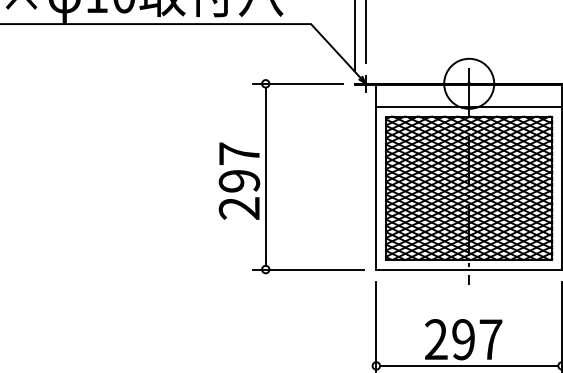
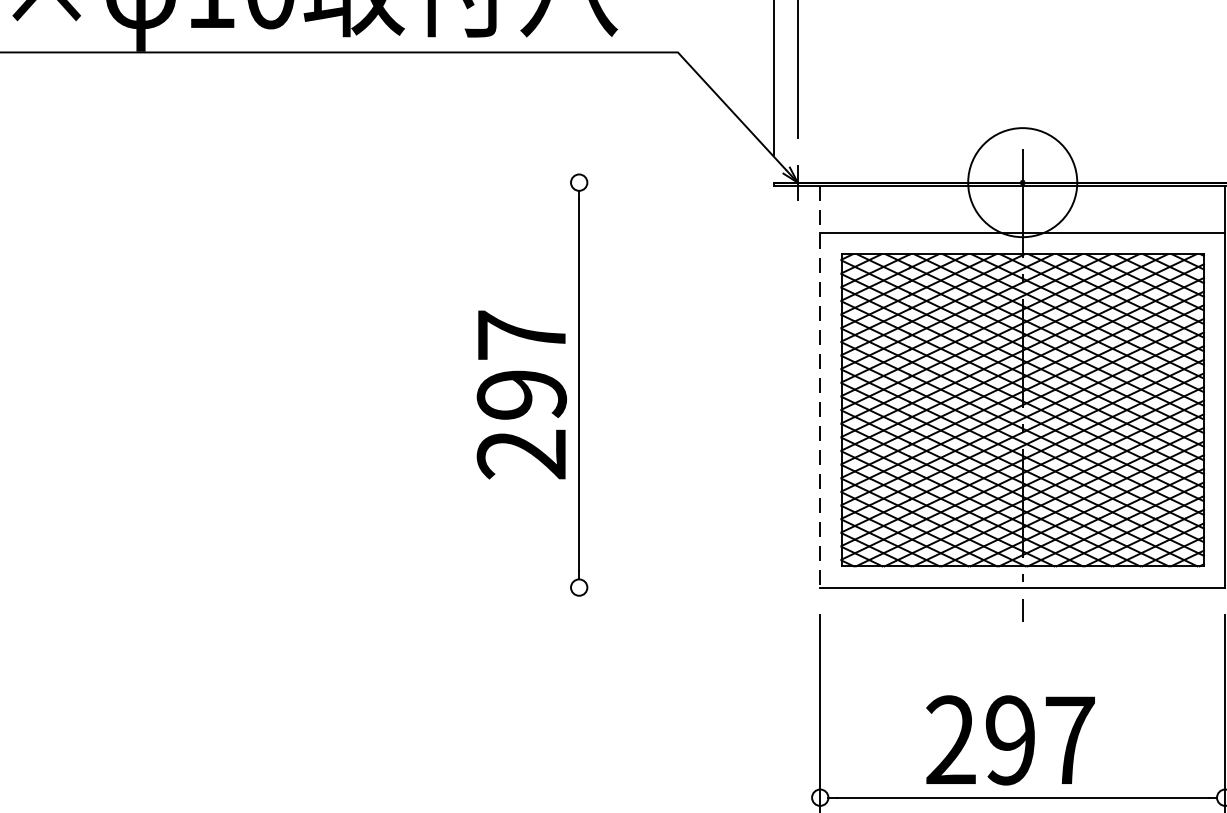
line: (297, 83) -> (648, 181), removed
line: (376, 178) -> (820, 389), solid -> dashed
line: (308, 269) -> (672, 587), removed

